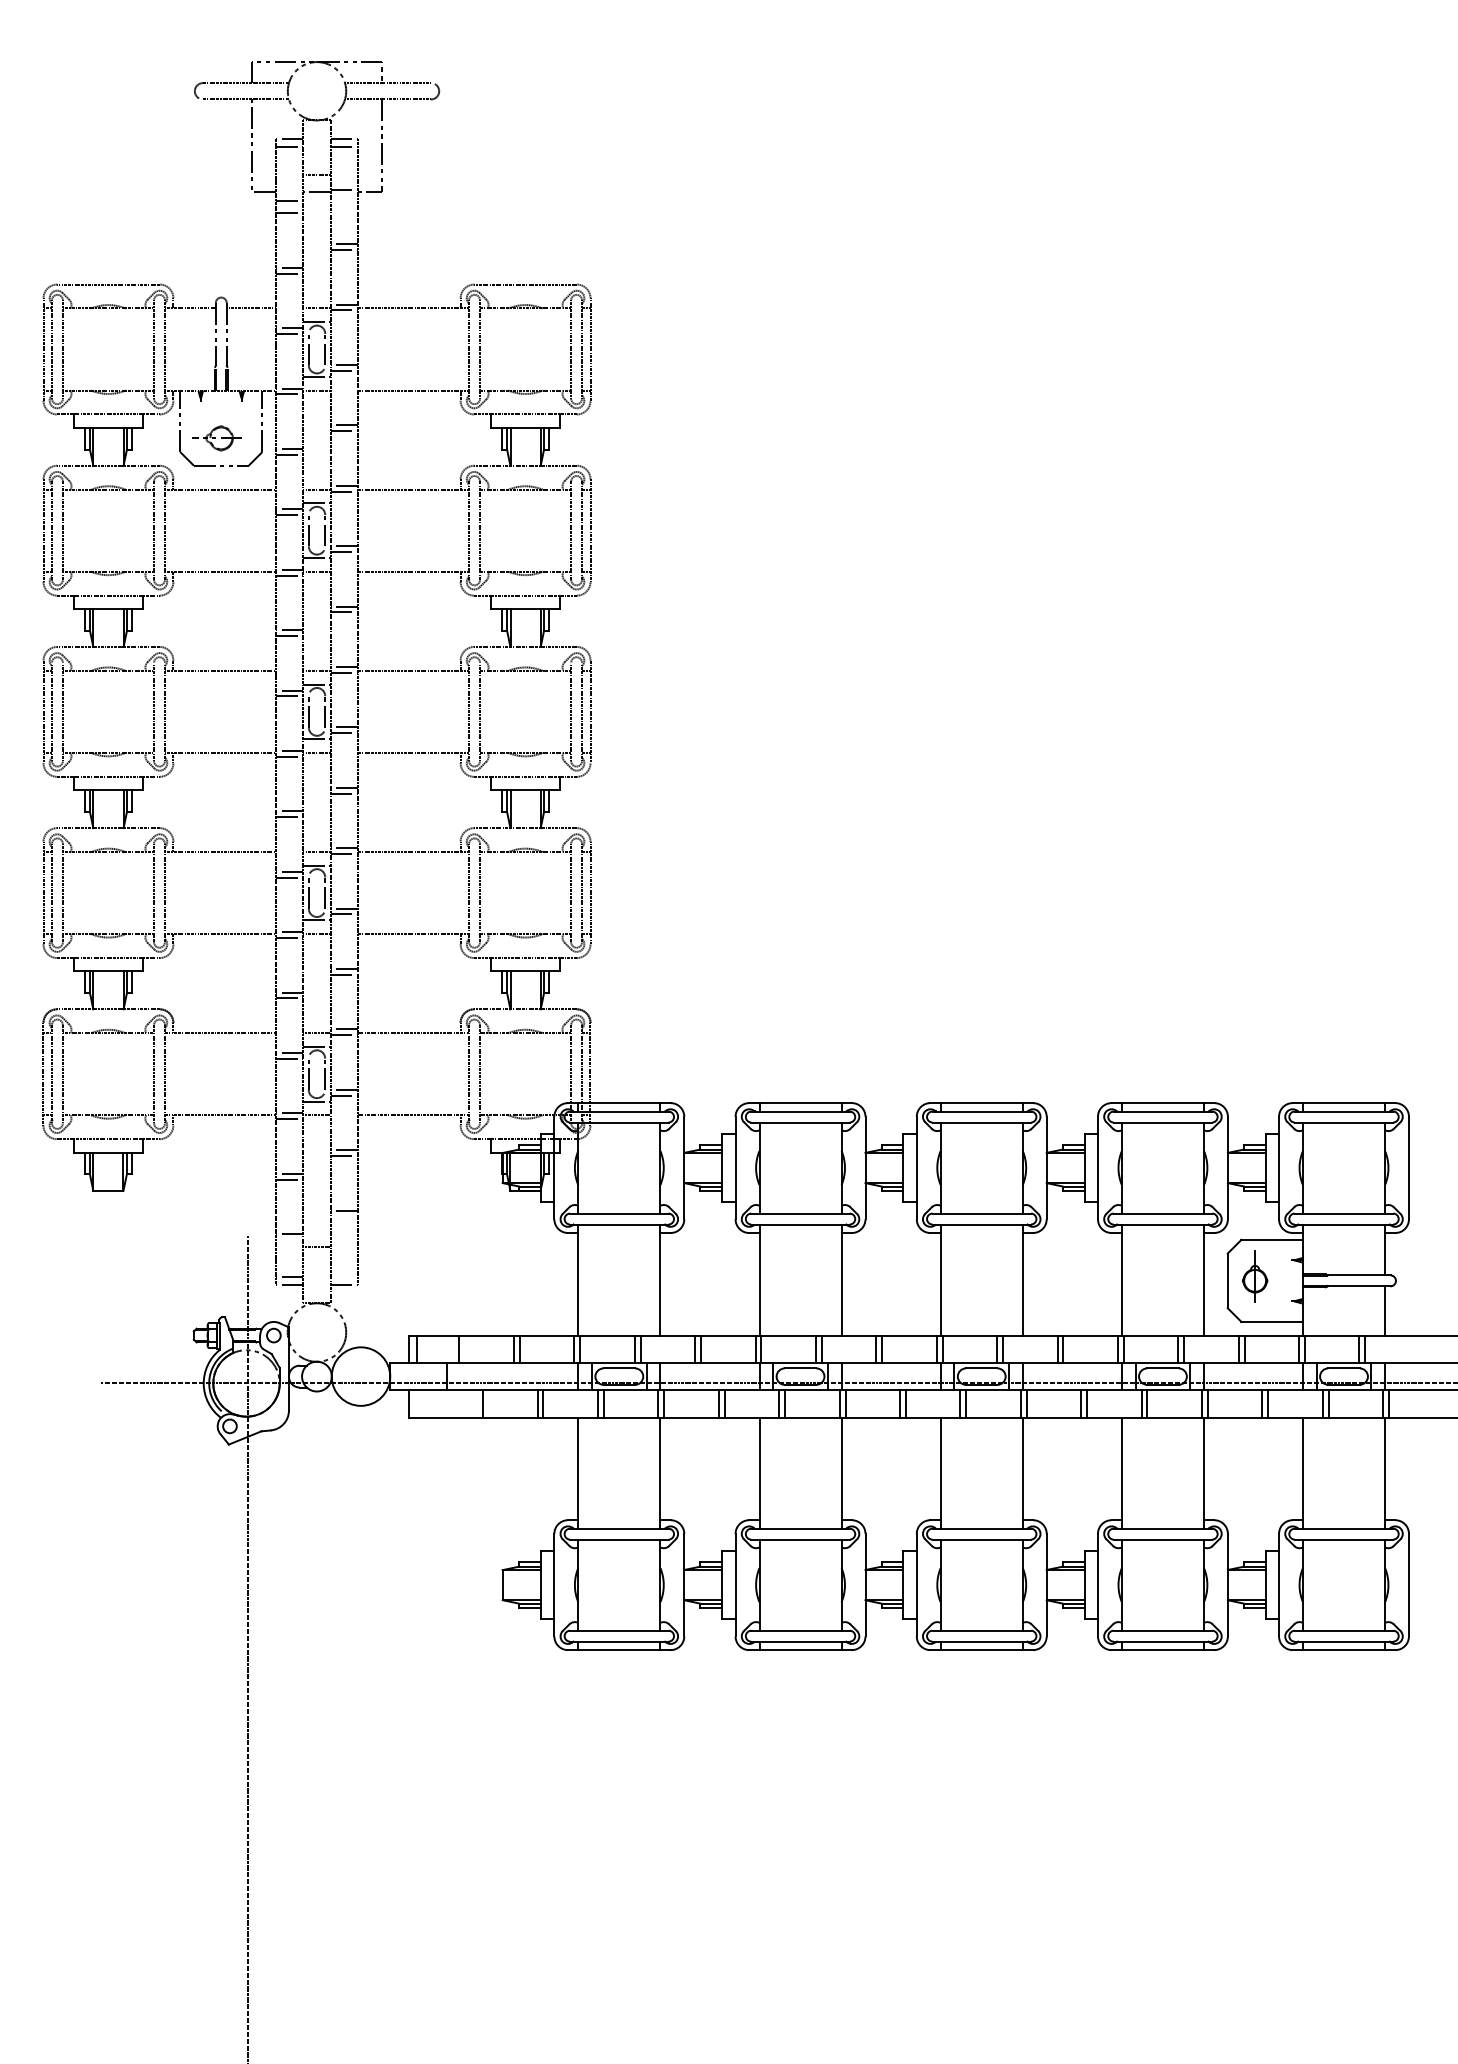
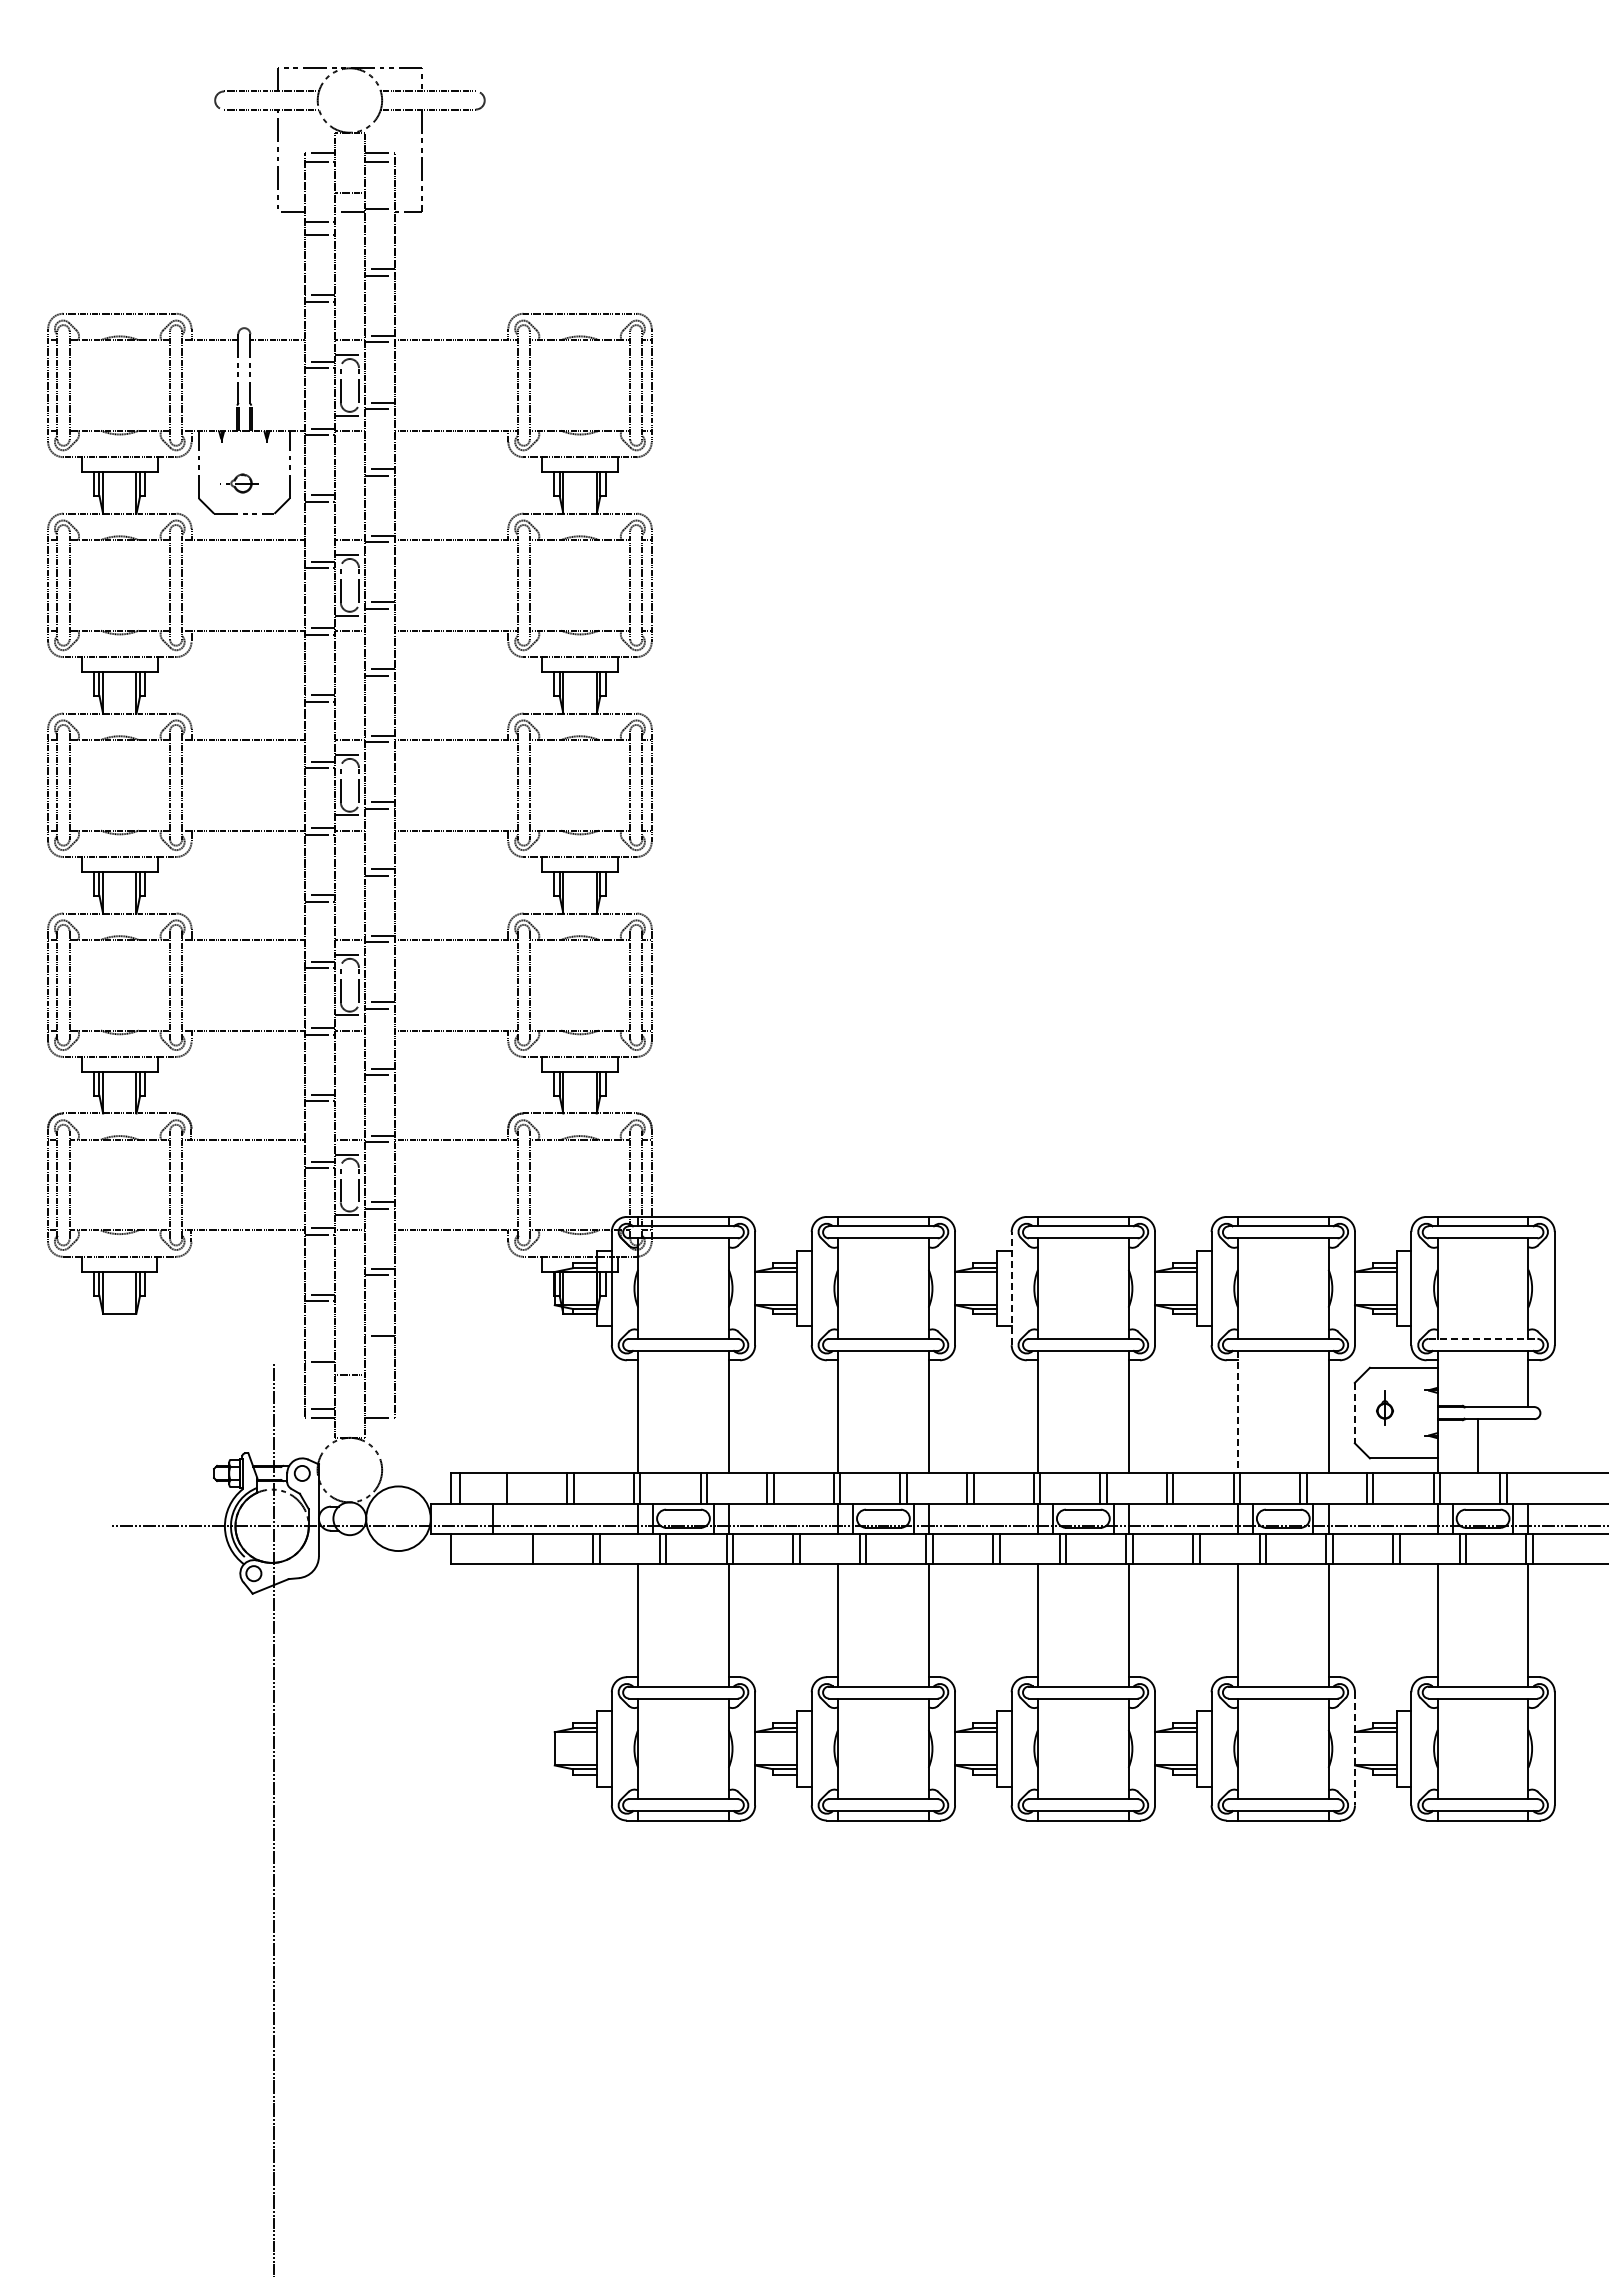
part: (216, 438) -> (239, 483), size x0.7
line: (916, 1167) -> (1011, 1288), solid -> dashed
line: (1344, 1213) -> (1483, 1338), solid -> dashed
part: (1254, 1275) -> (1384, 1407), size x0.6
line: (1122, 1280) -> (1238, 1412), solid -> dashed
line: (1227, 1281) -> (1354, 1413), solid -> dashed
line: (1385, 1311) -> (1478, 1446), moved
line: (1227, 1584) -> (1354, 1748), solid -> dashed

